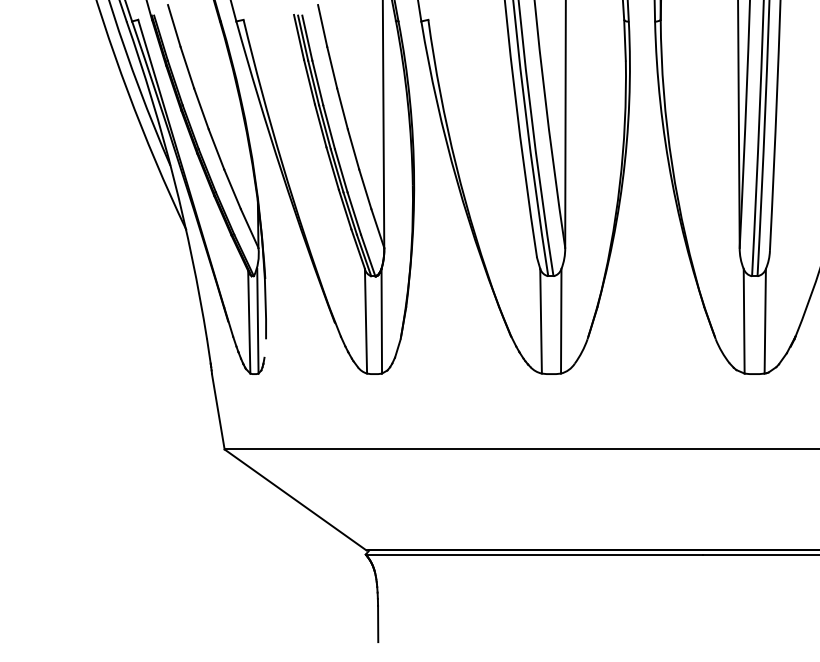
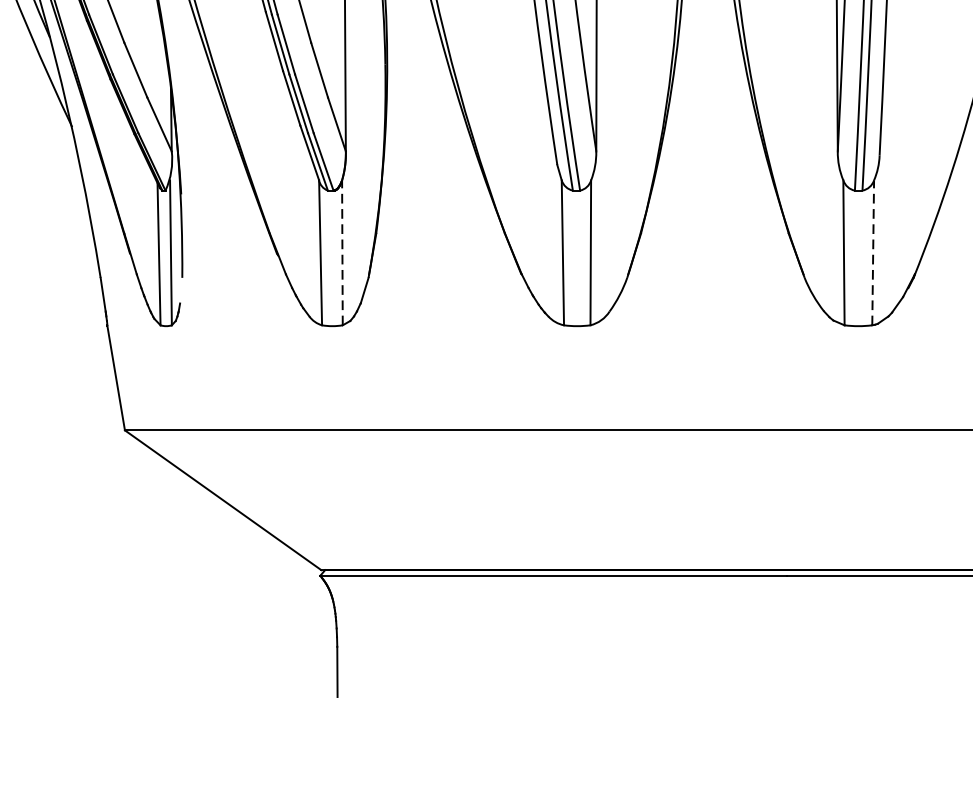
line: (381, 320) -> (342, 251), solid -> dashed
line: (765, 320) -> (873, 251), solid -> dashed

